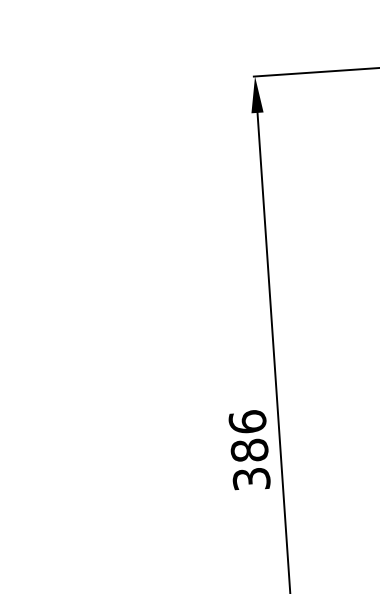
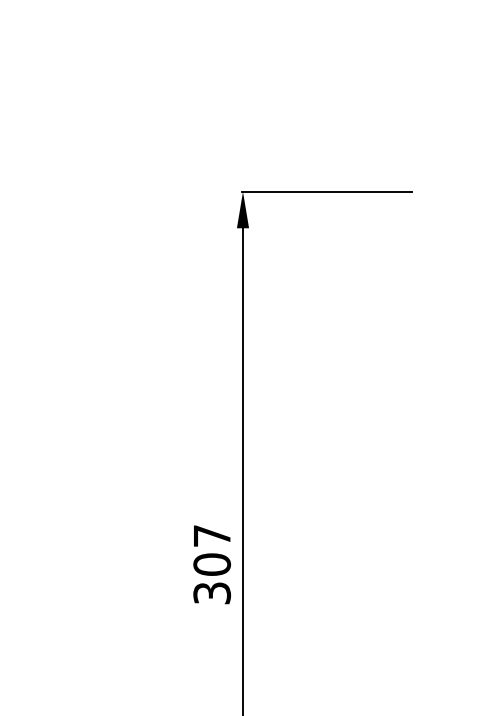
text: (248, 435) -> (212, 549), 386 -> 307

